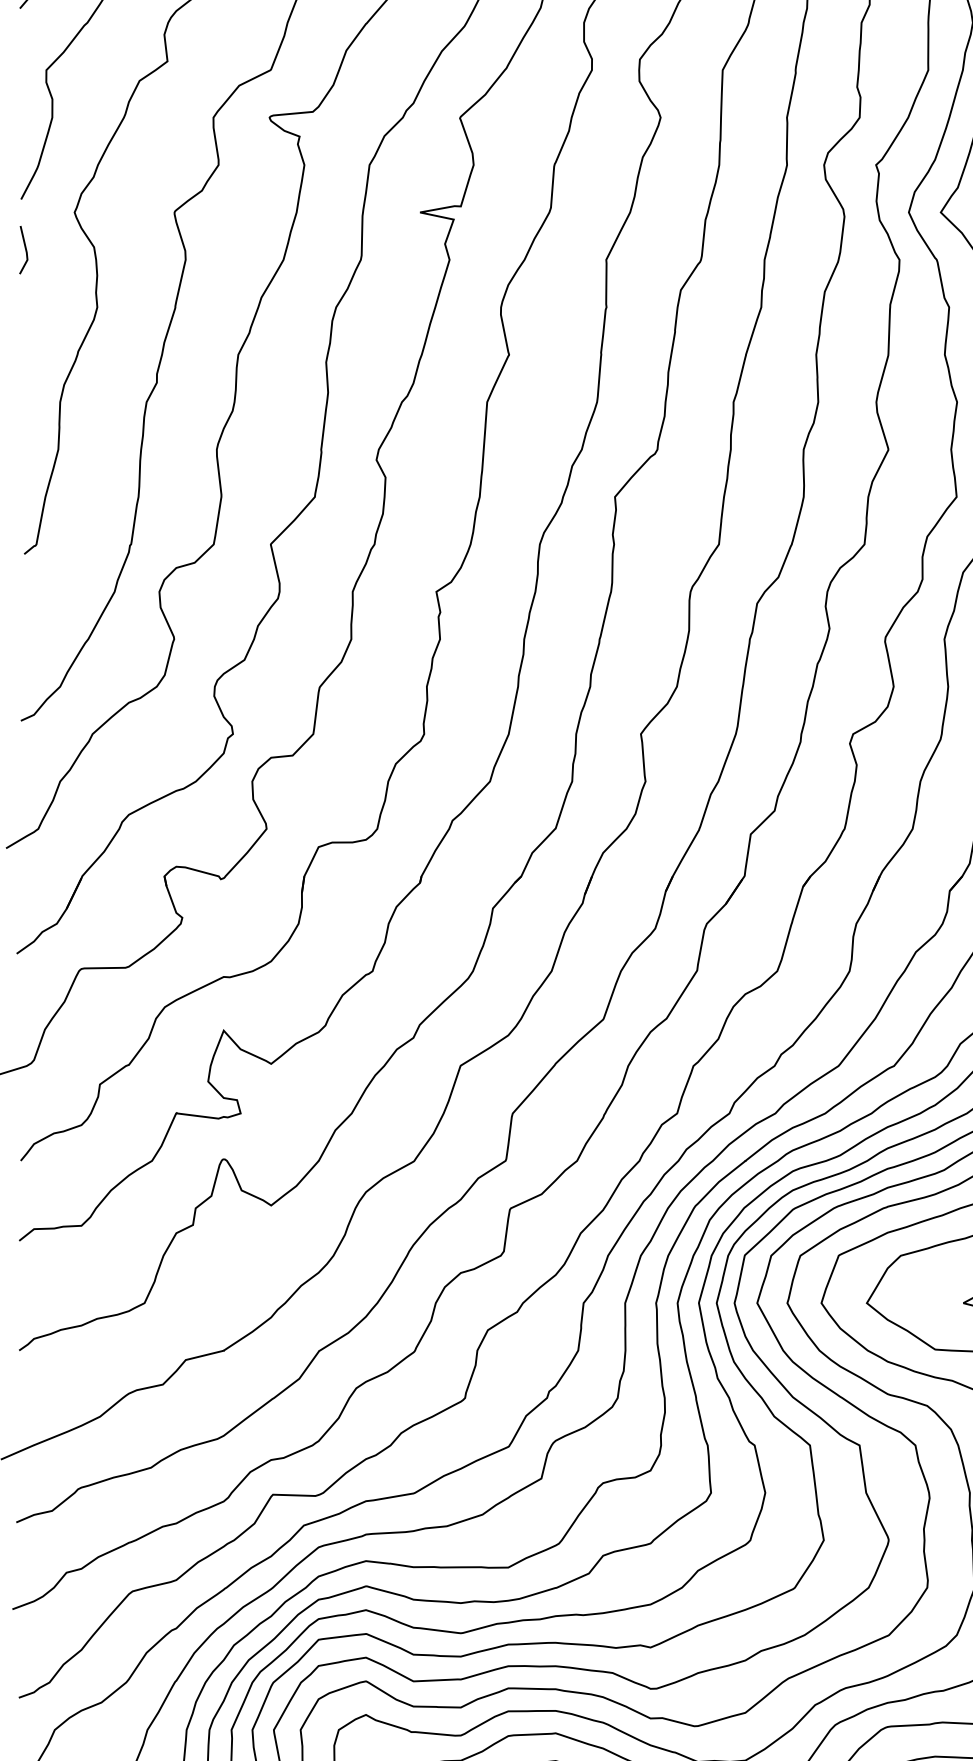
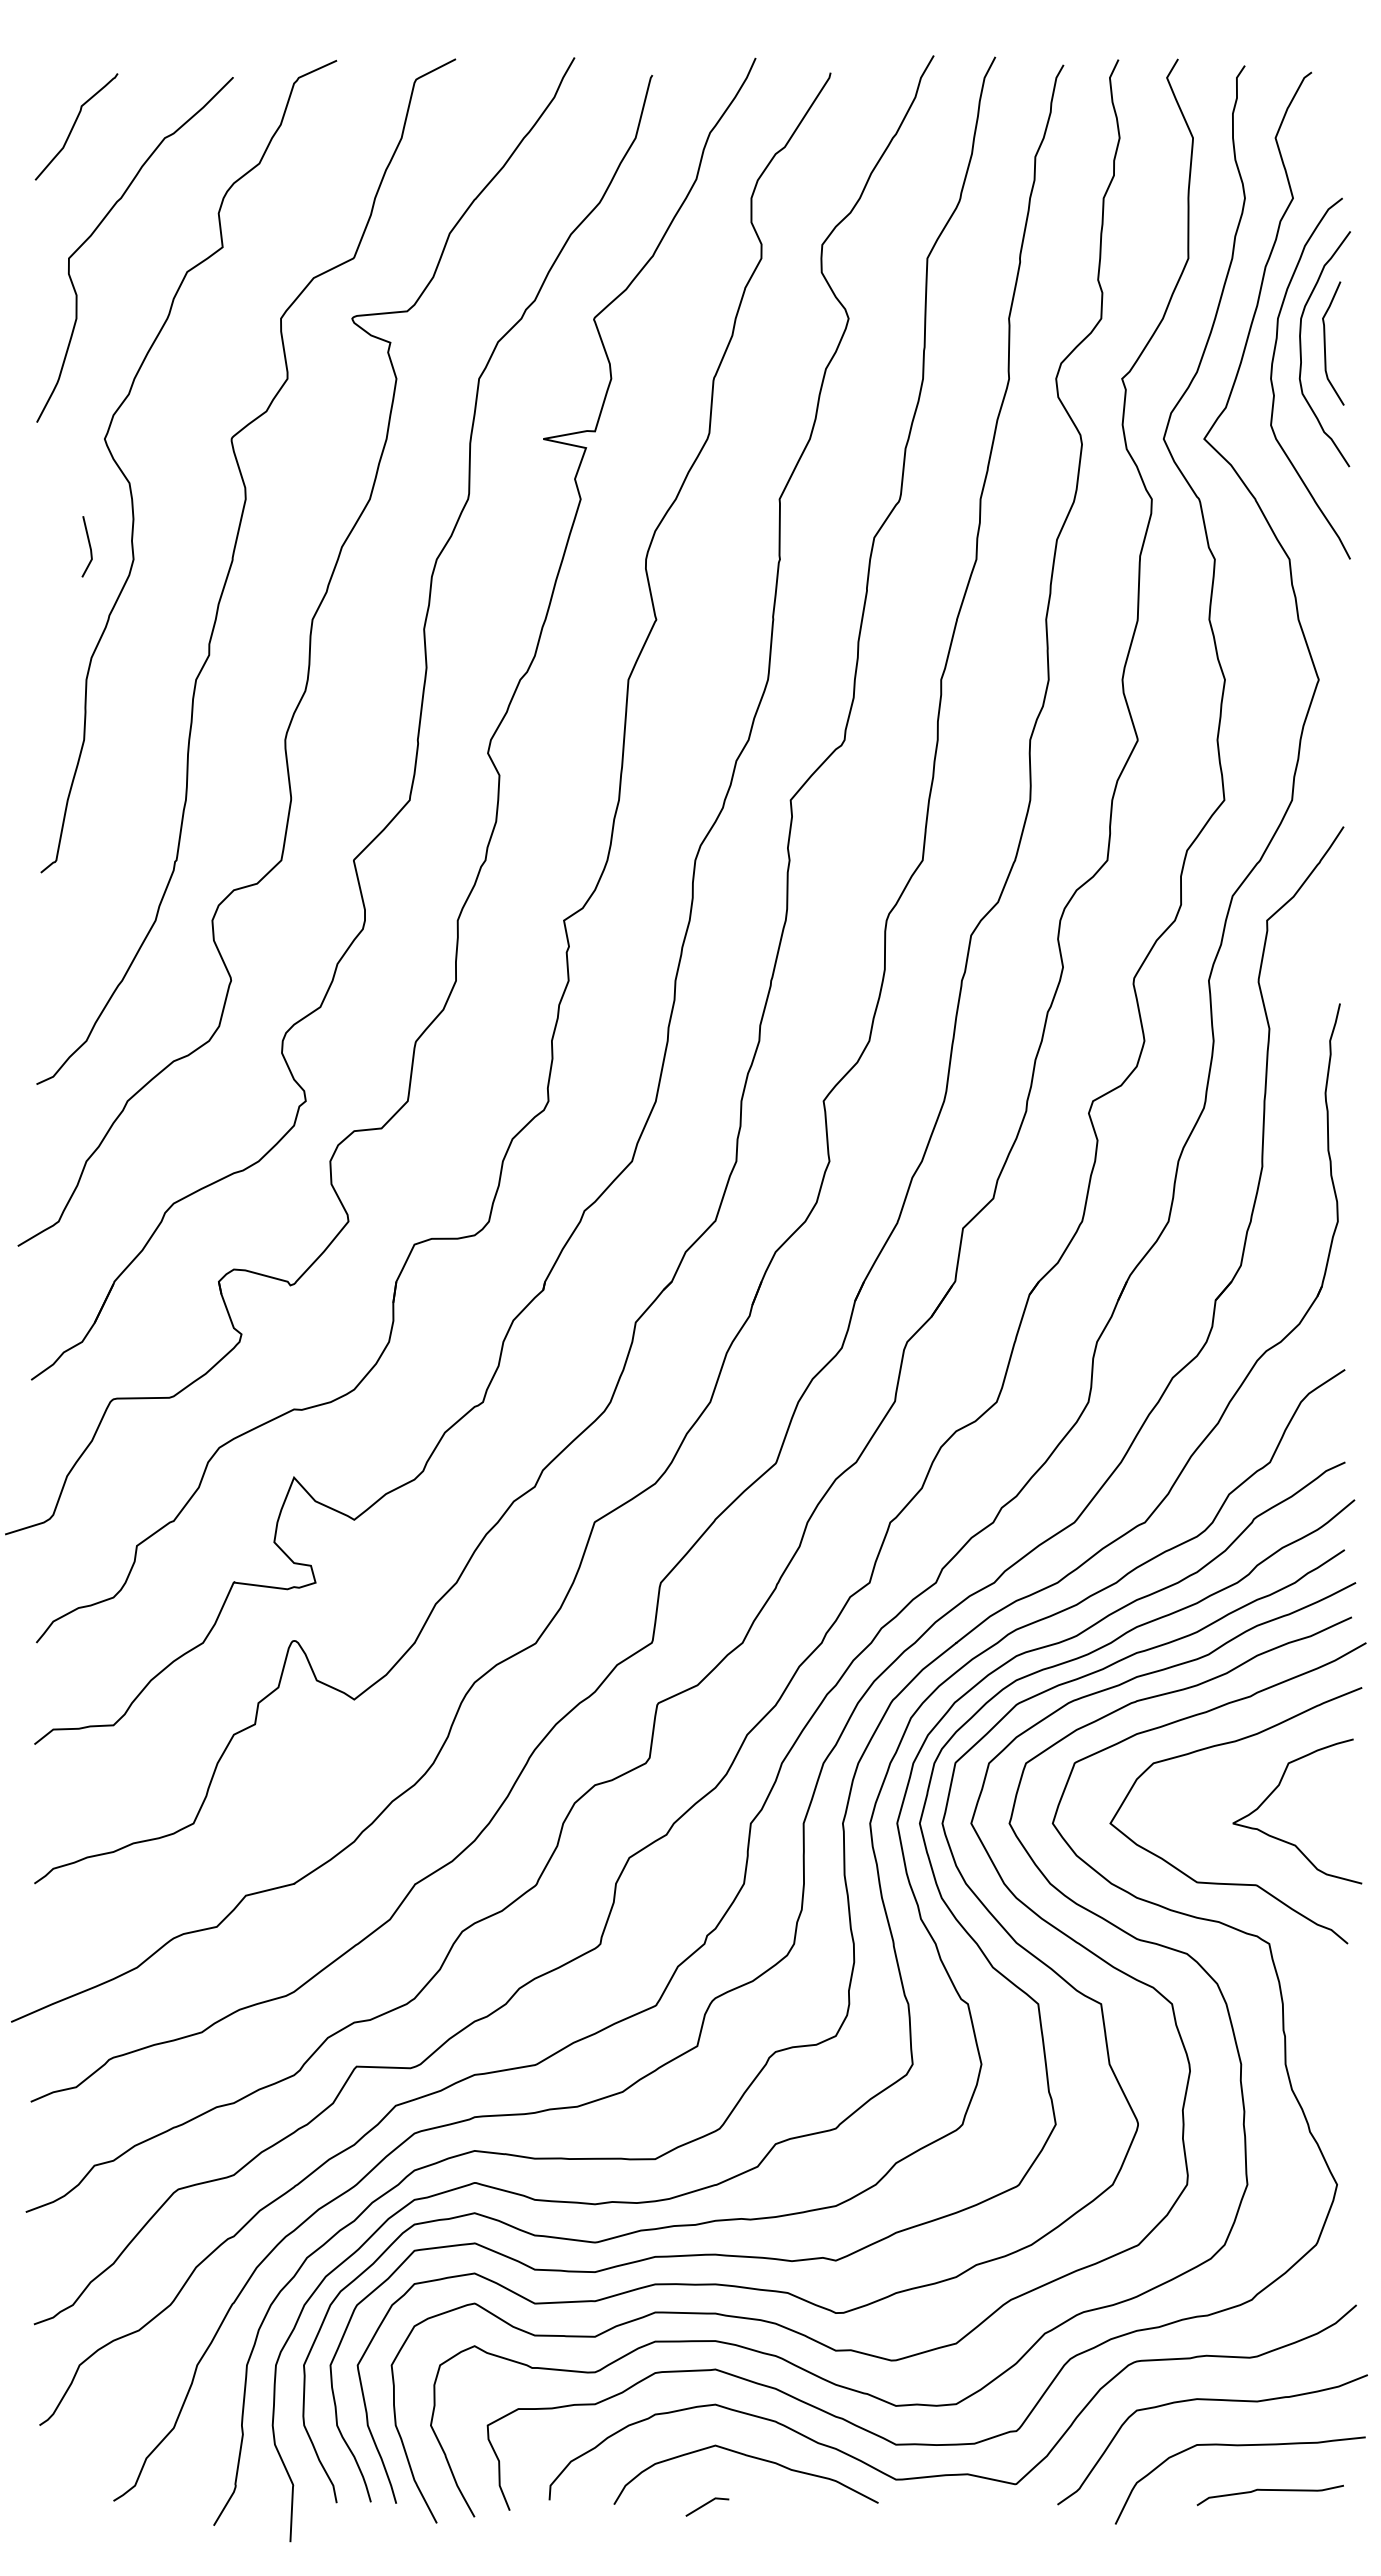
line: (24, 248) -> (88, 544), moved

